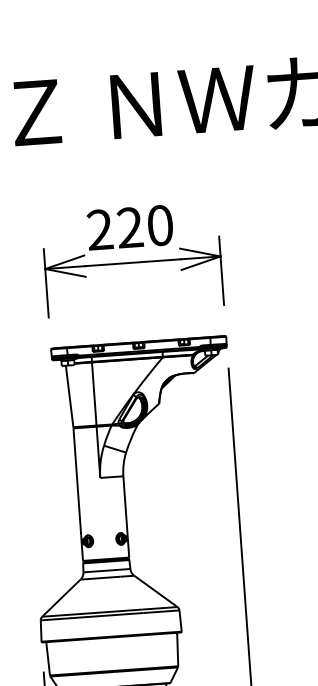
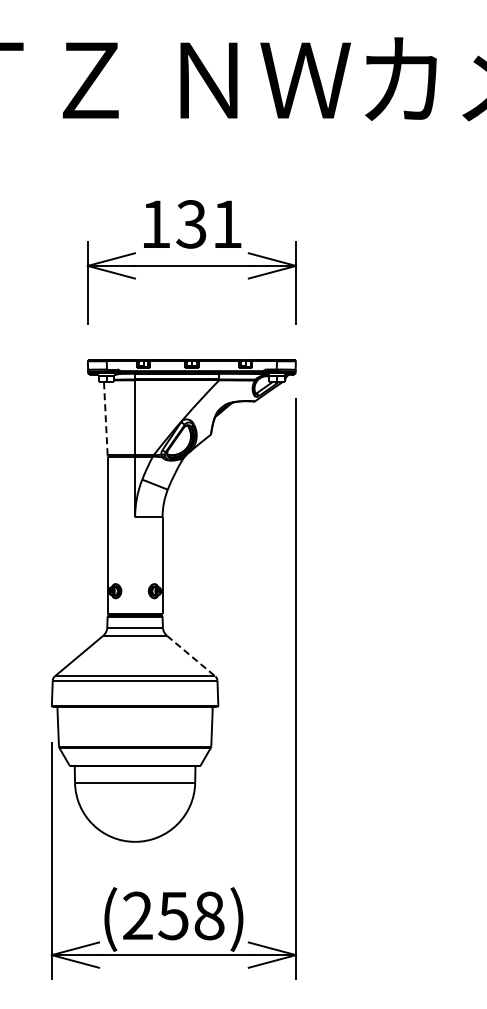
text: (130, 227) -> (191, 224), 220 -> 131
line: (69, 396) -> (105, 418), solid -> dashed
line: (156, 591) -> (191, 656), solid -> dashed

